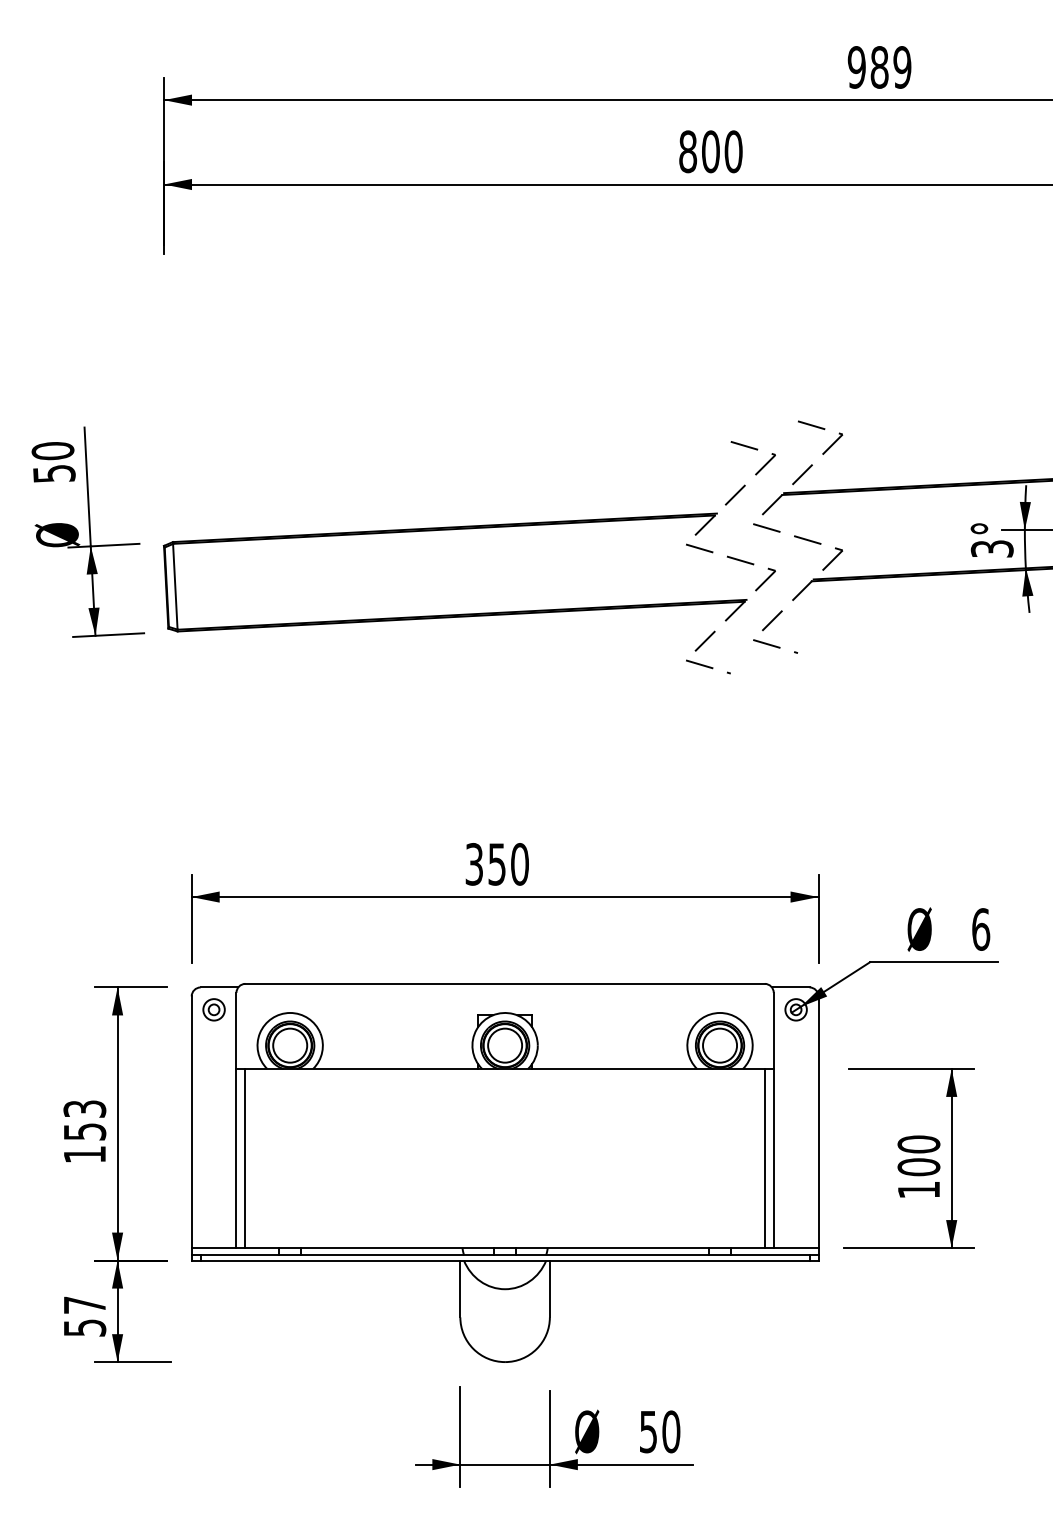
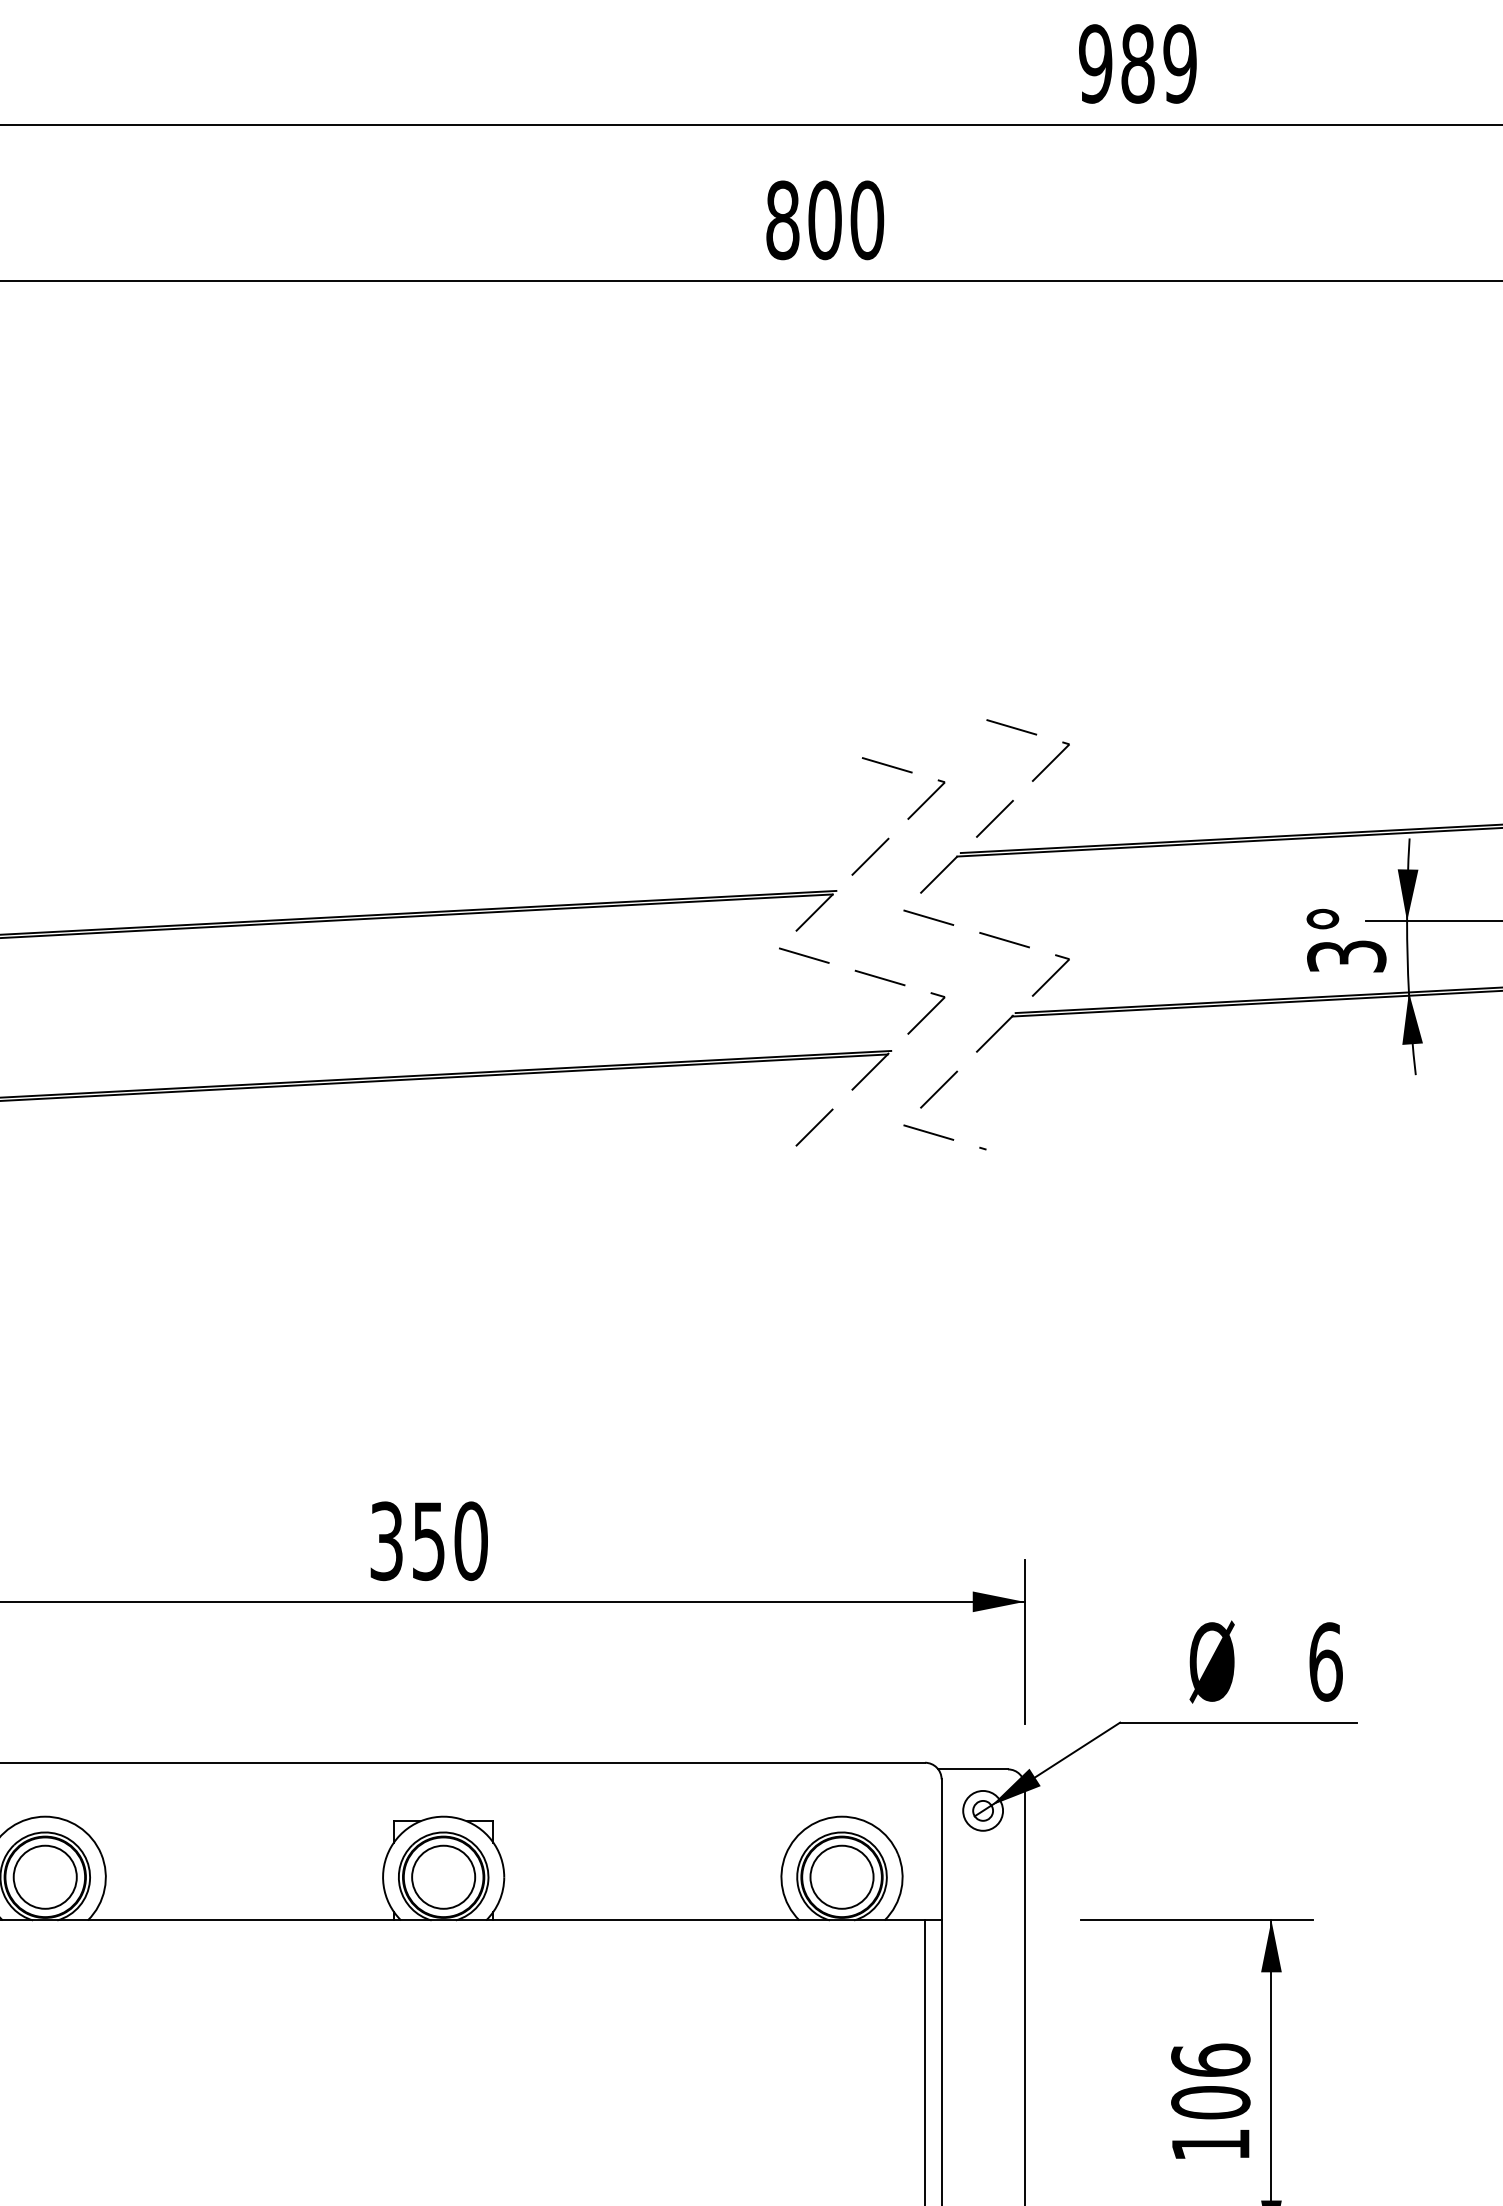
line: (708, 666) -> (820, 1174), removed
text: (918, 1144) -> (1209, 2060), 100 -> 106

